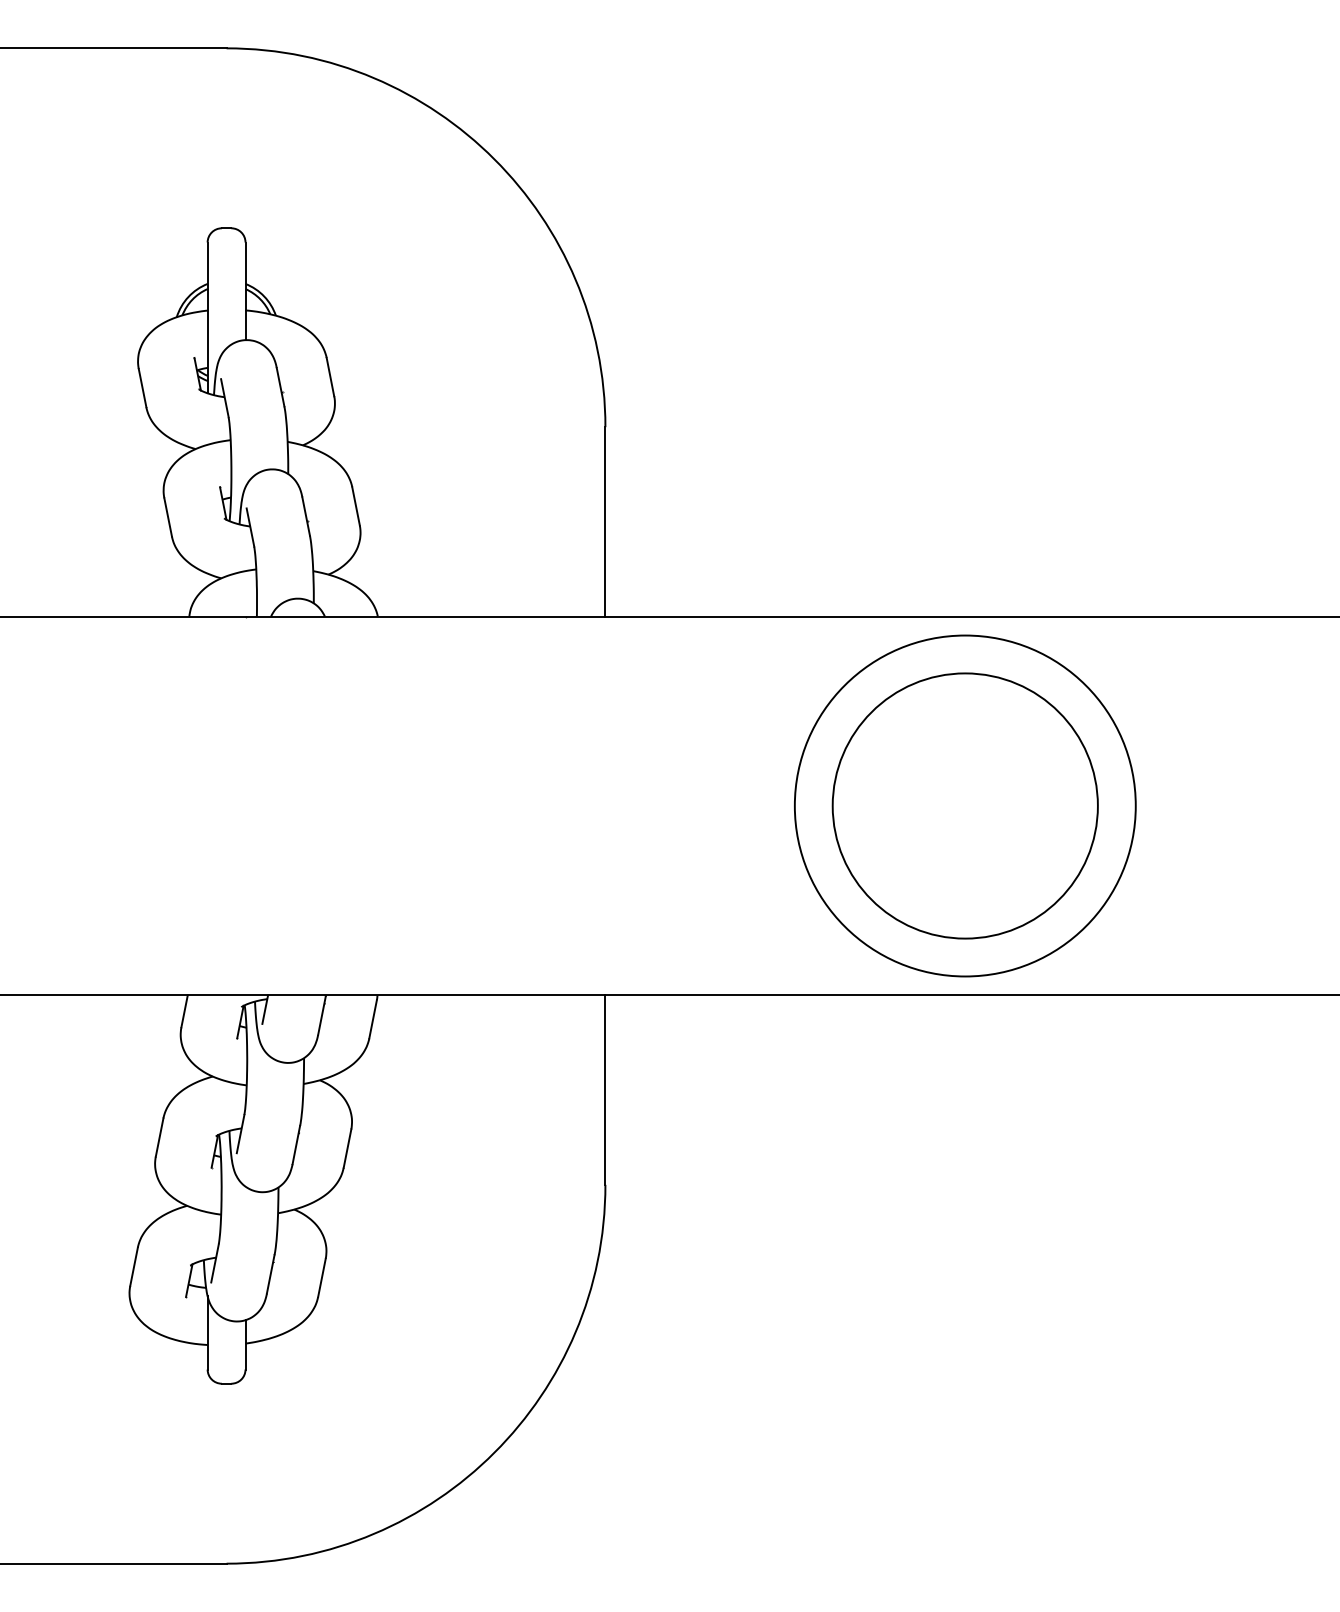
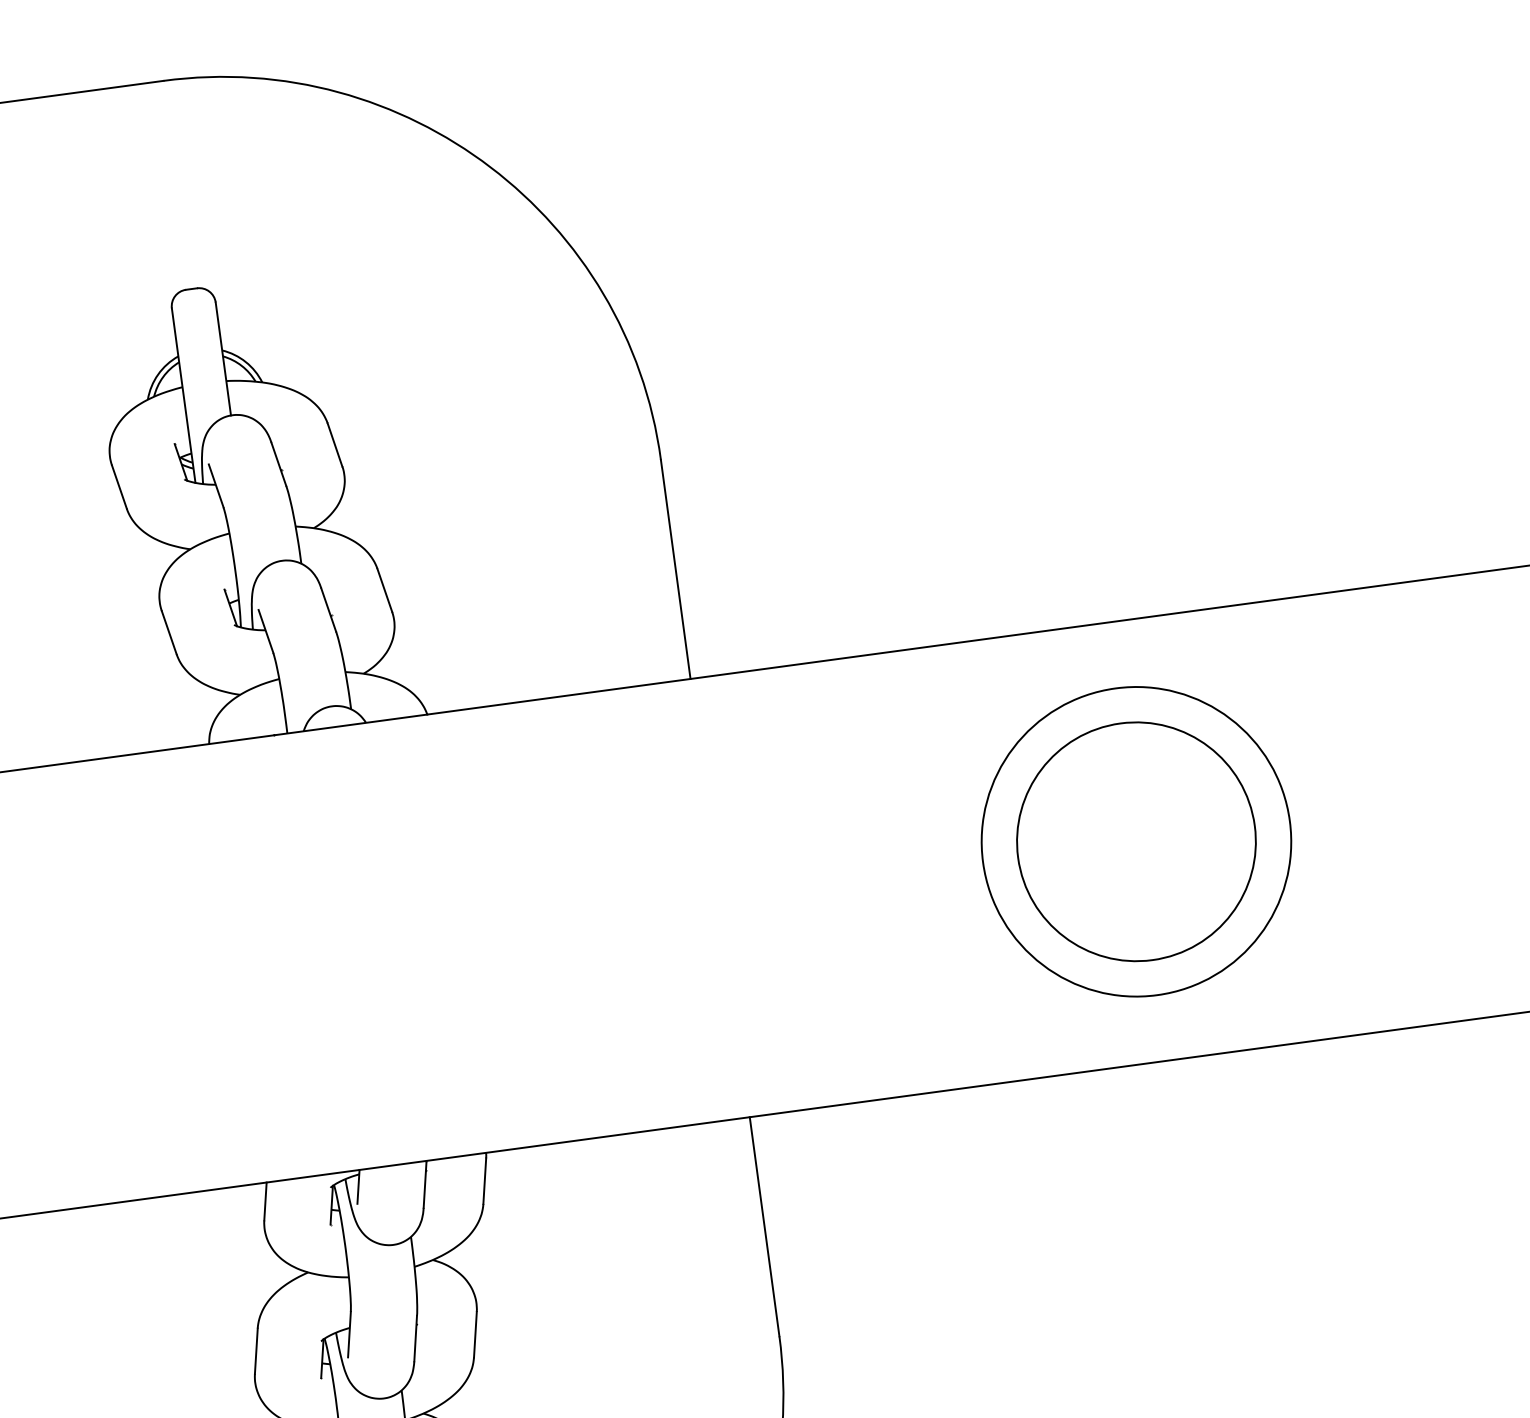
circle: (964, 805) -> (1135, 841), size x0.6

